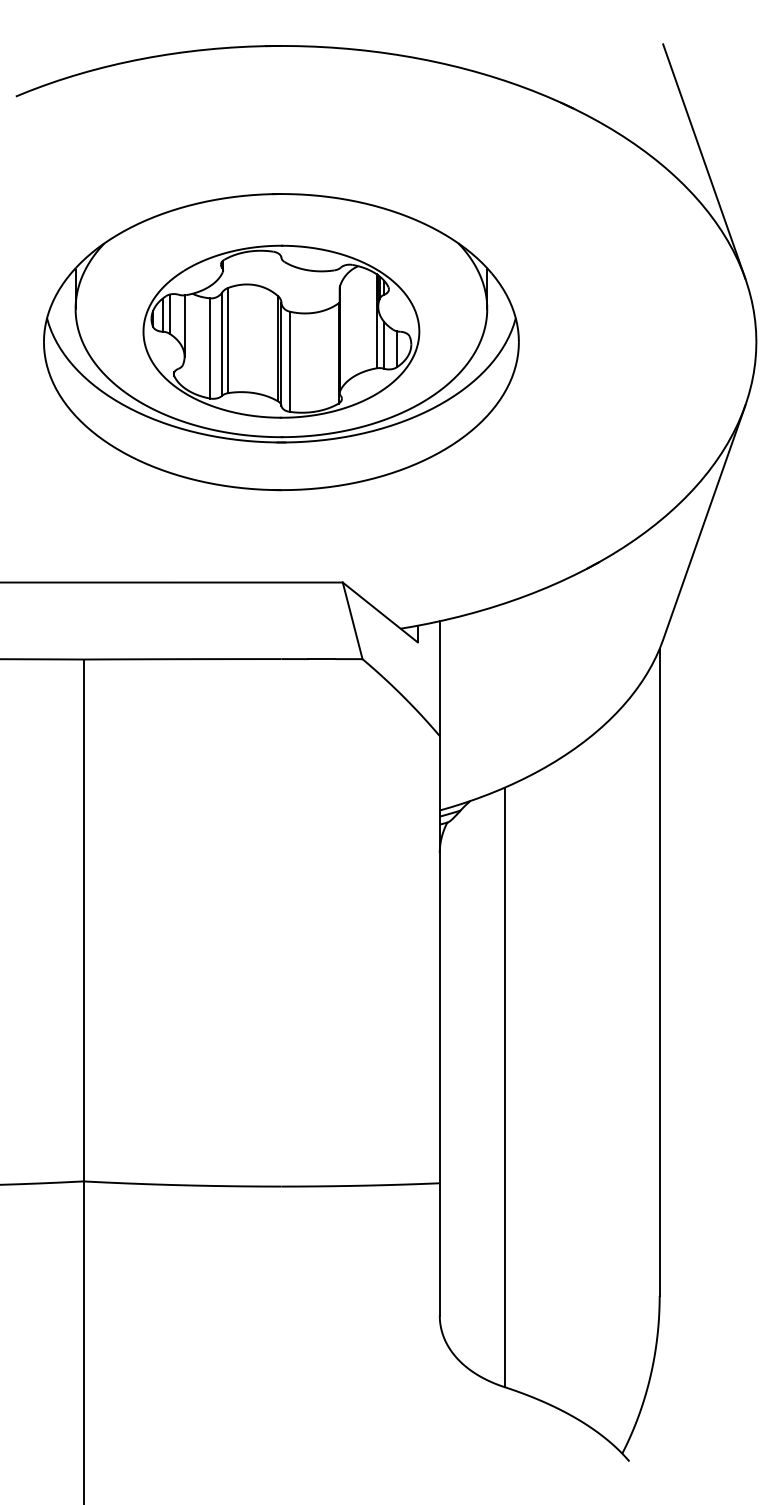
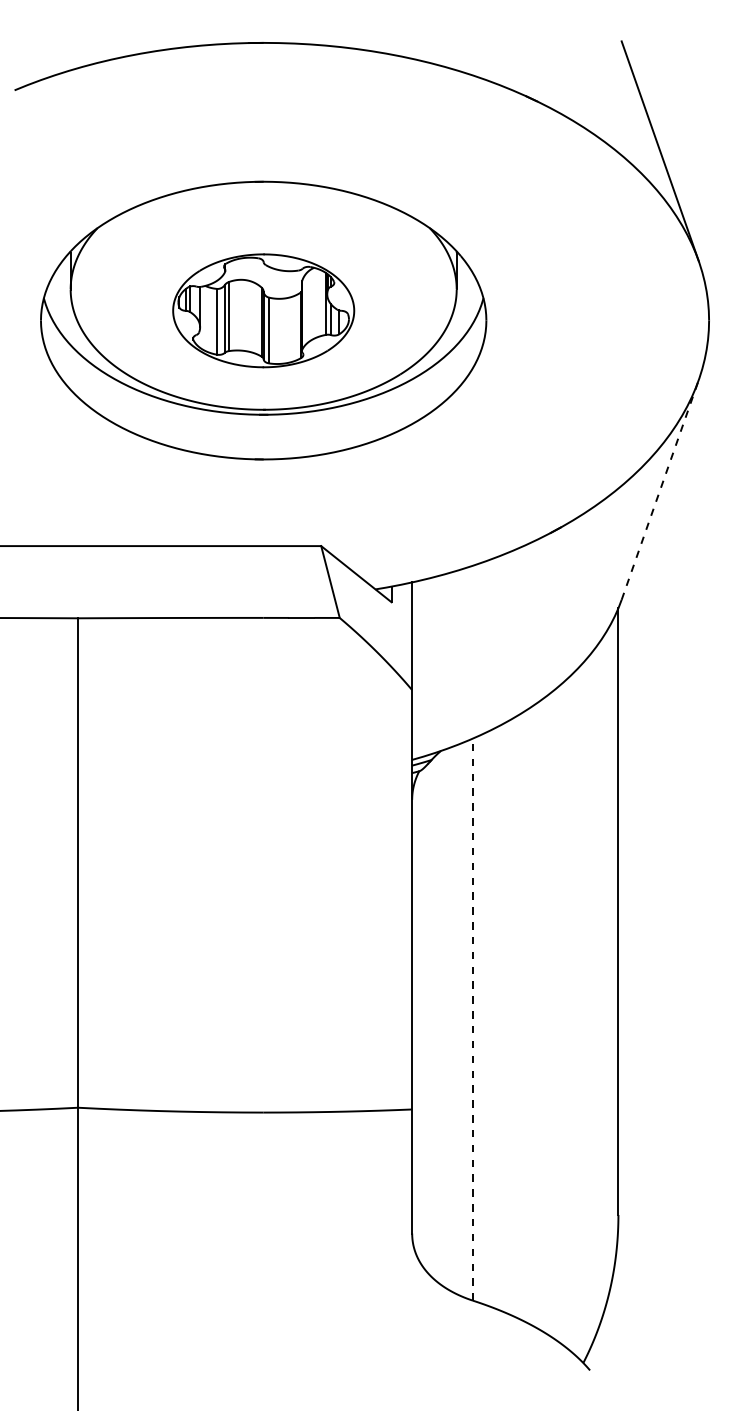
part: (281, 331) -> (263, 310), size x0.7
line: (704, 522) -> (660, 489), solid -> dashed
line: (504, 1087) -> (472, 1019), solid -> dashed

